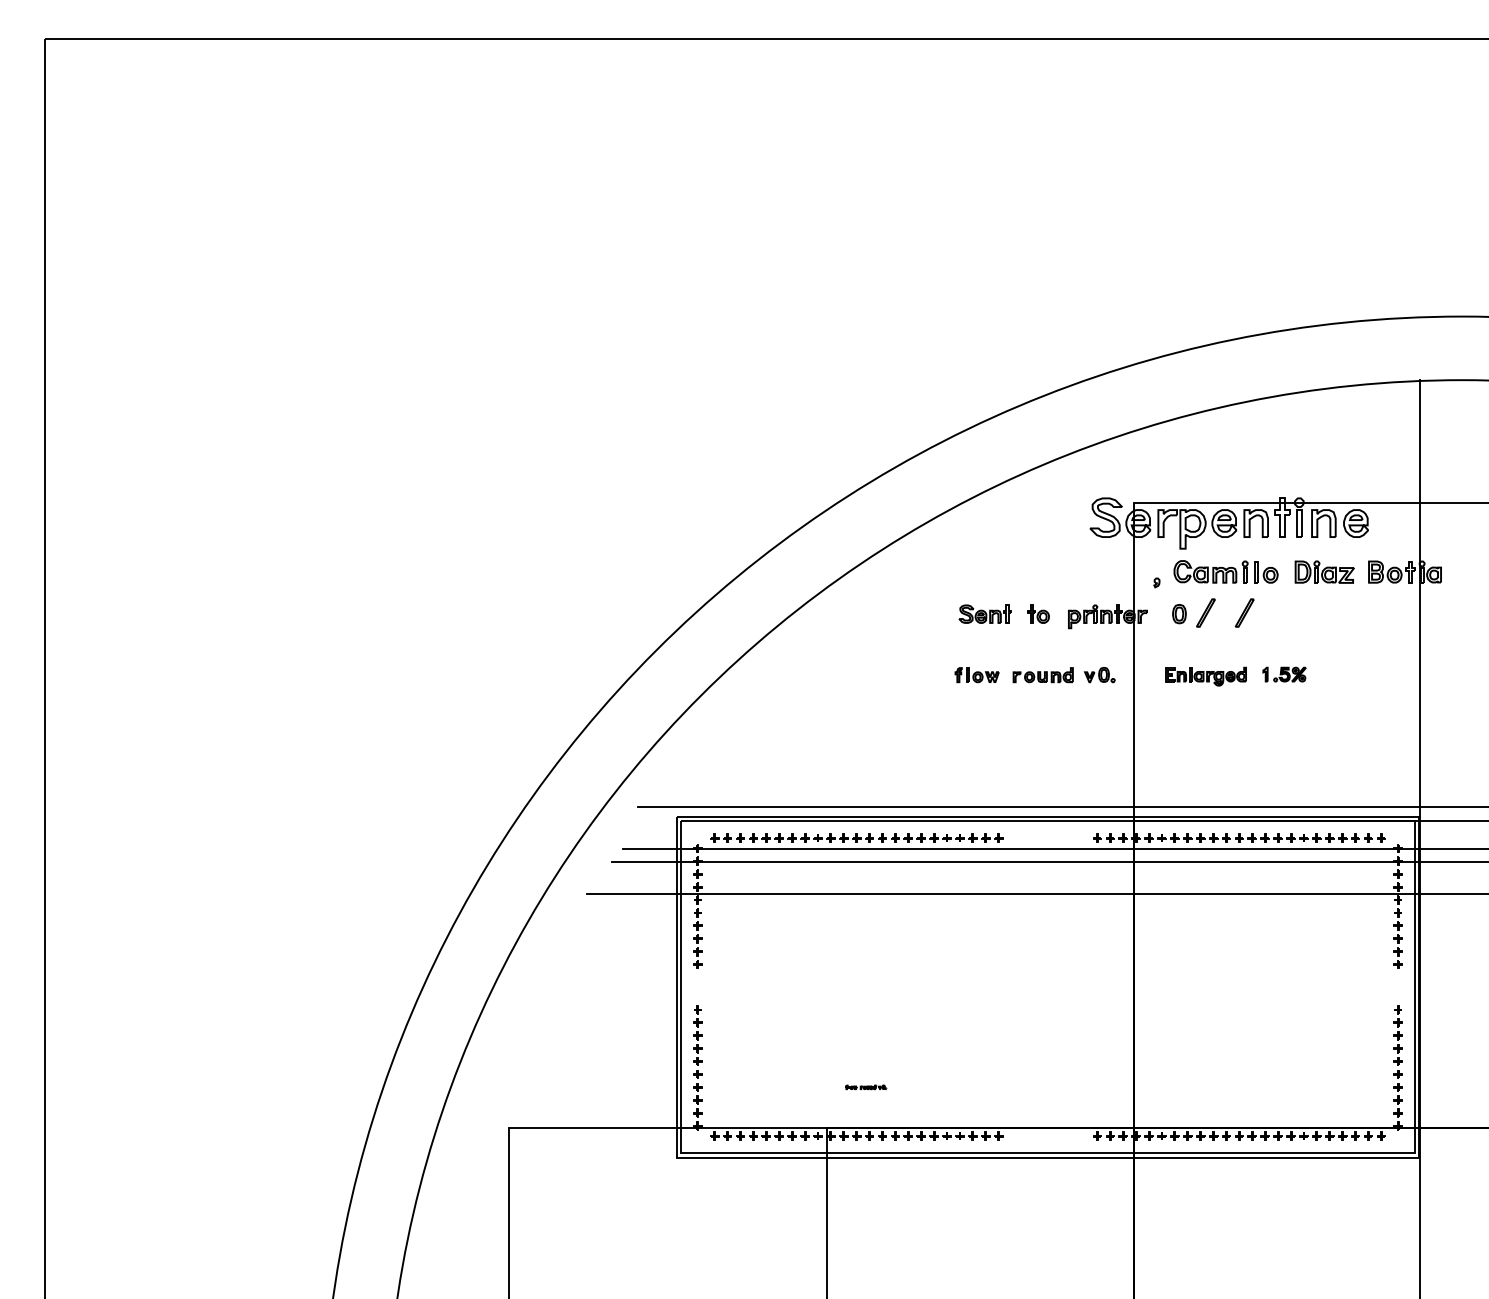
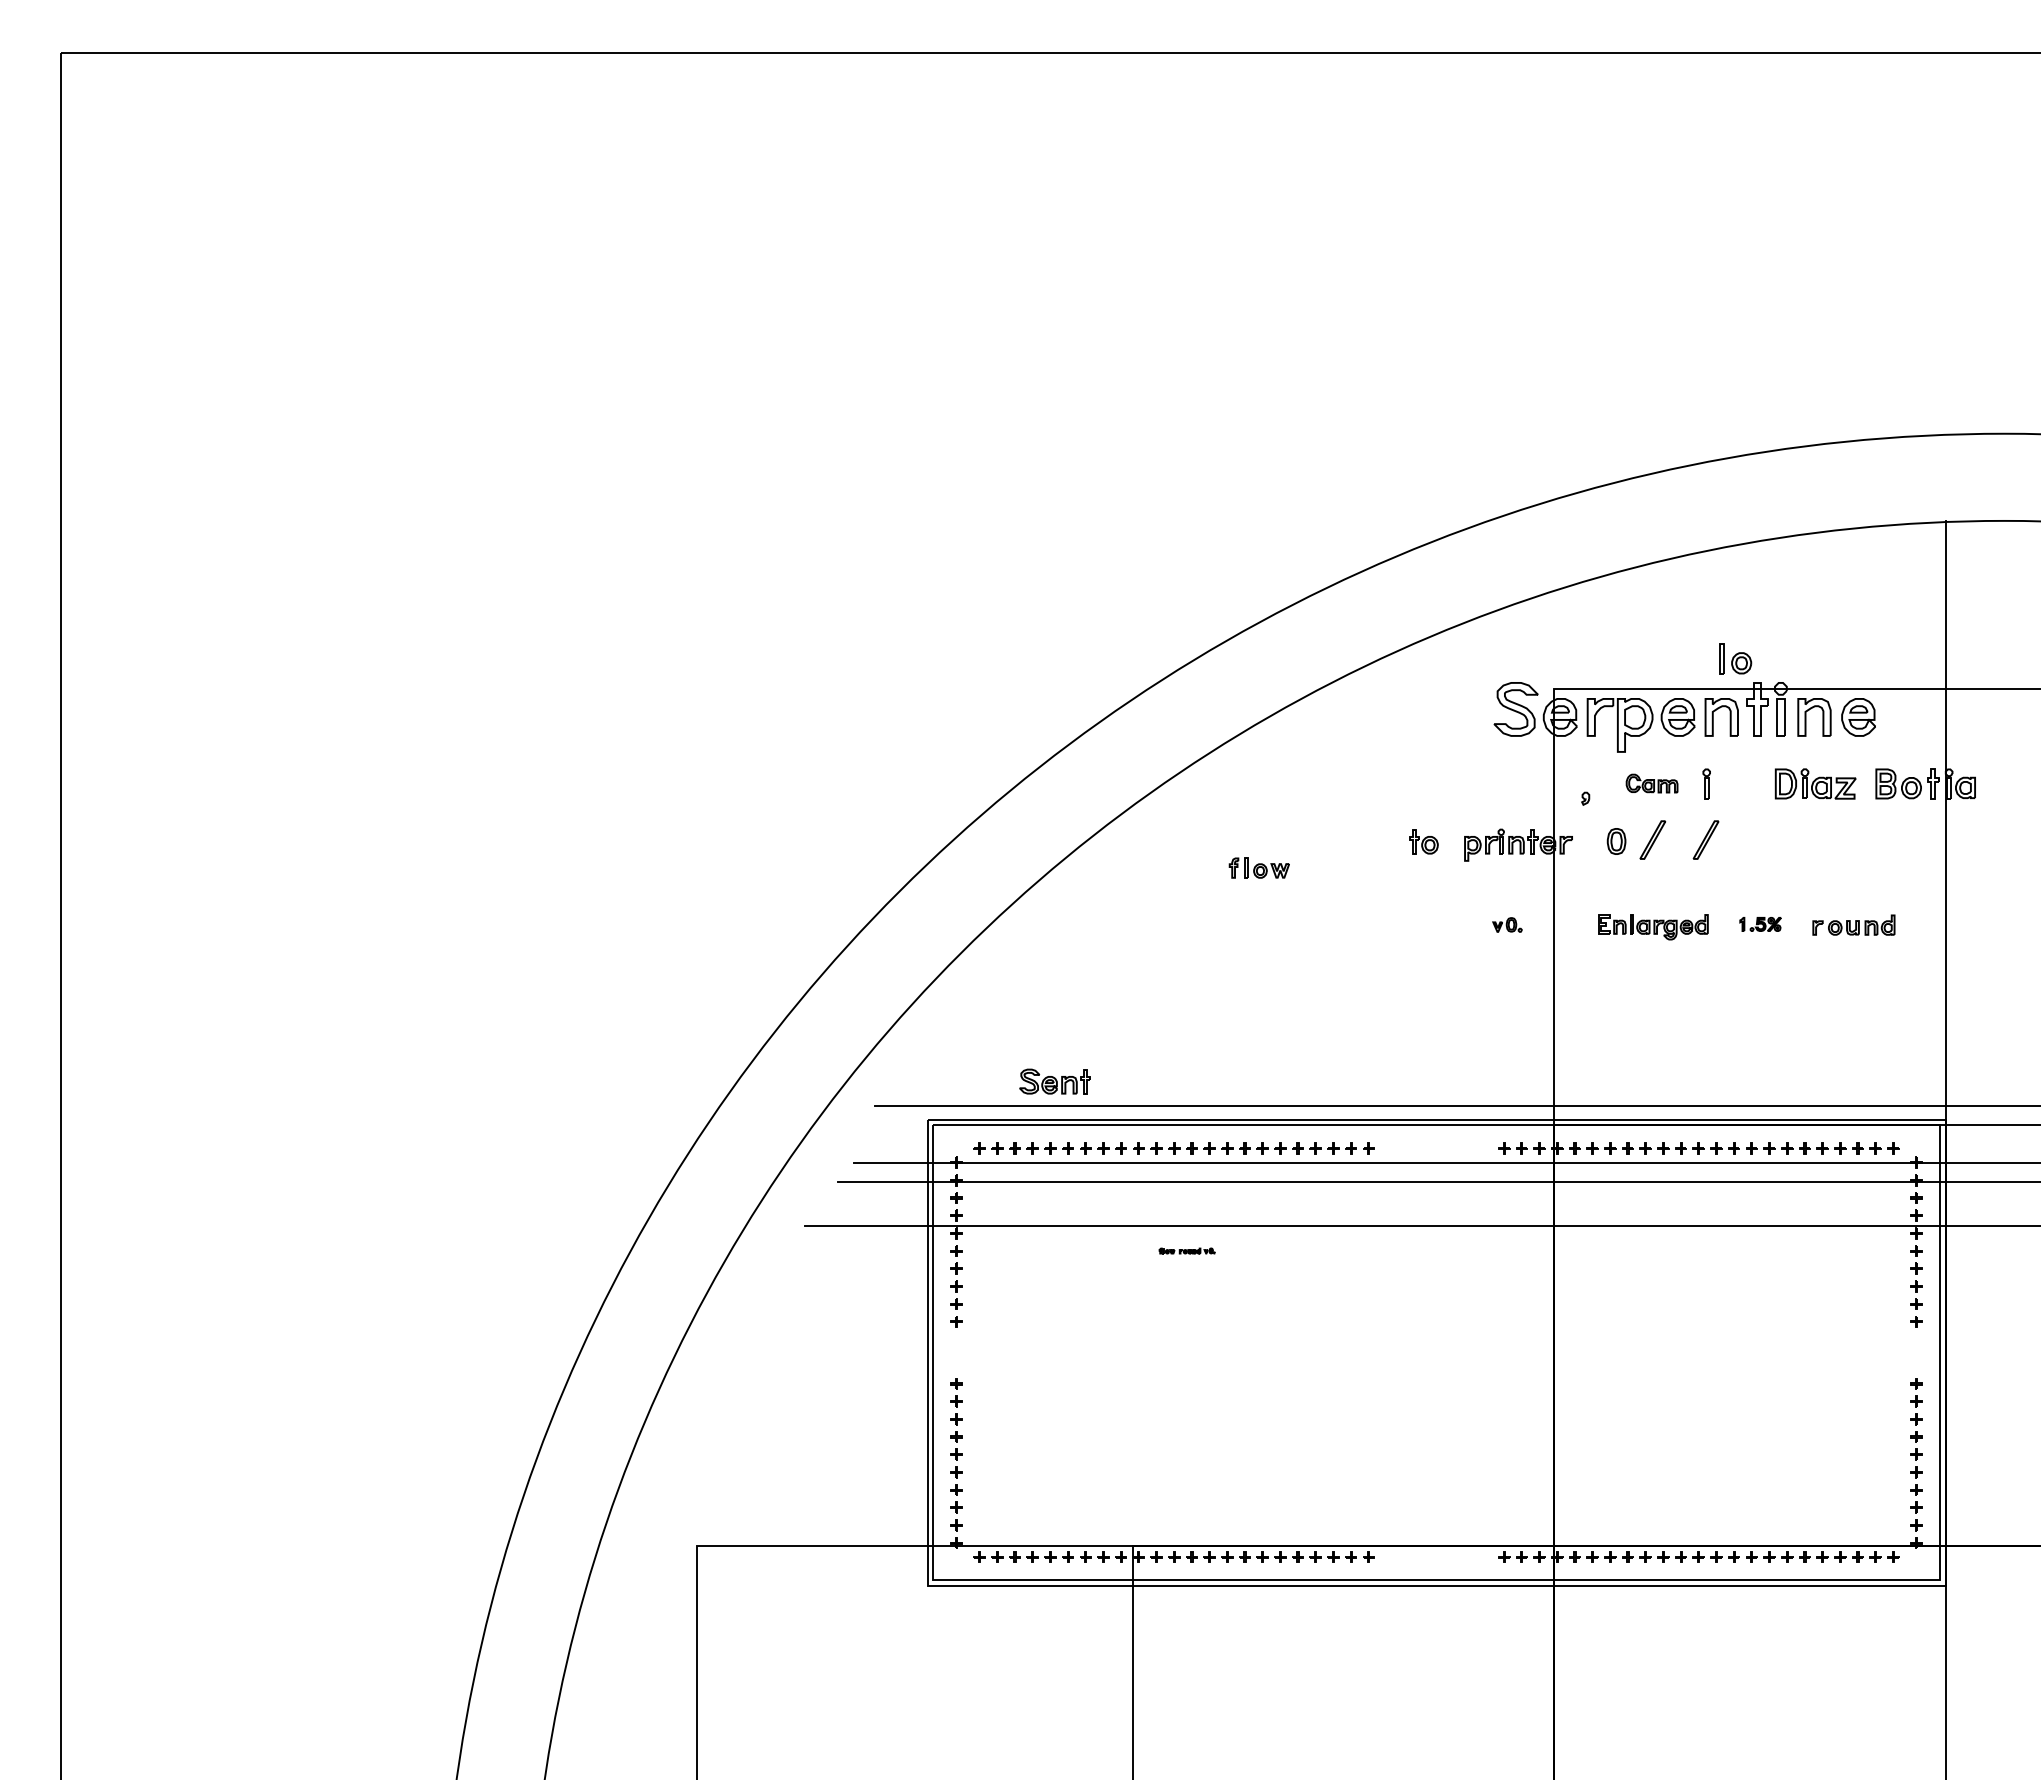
part: (1204, 571) -> (1651, 783), size x0.6
part: (1266, 571) -> (1735, 658), moved
part: (984, 614) -> (1054, 1081), moved
part: (976, 674) -> (1258, 867), moved
part: (1042, 674) -> (1853, 924), moved
part: (1099, 674) -> (1507, 924), size x0.7
part: (1284, 674) -> (1760, 924), size x0.7
part: (865, 1086) -> (1186, 1250), moved

